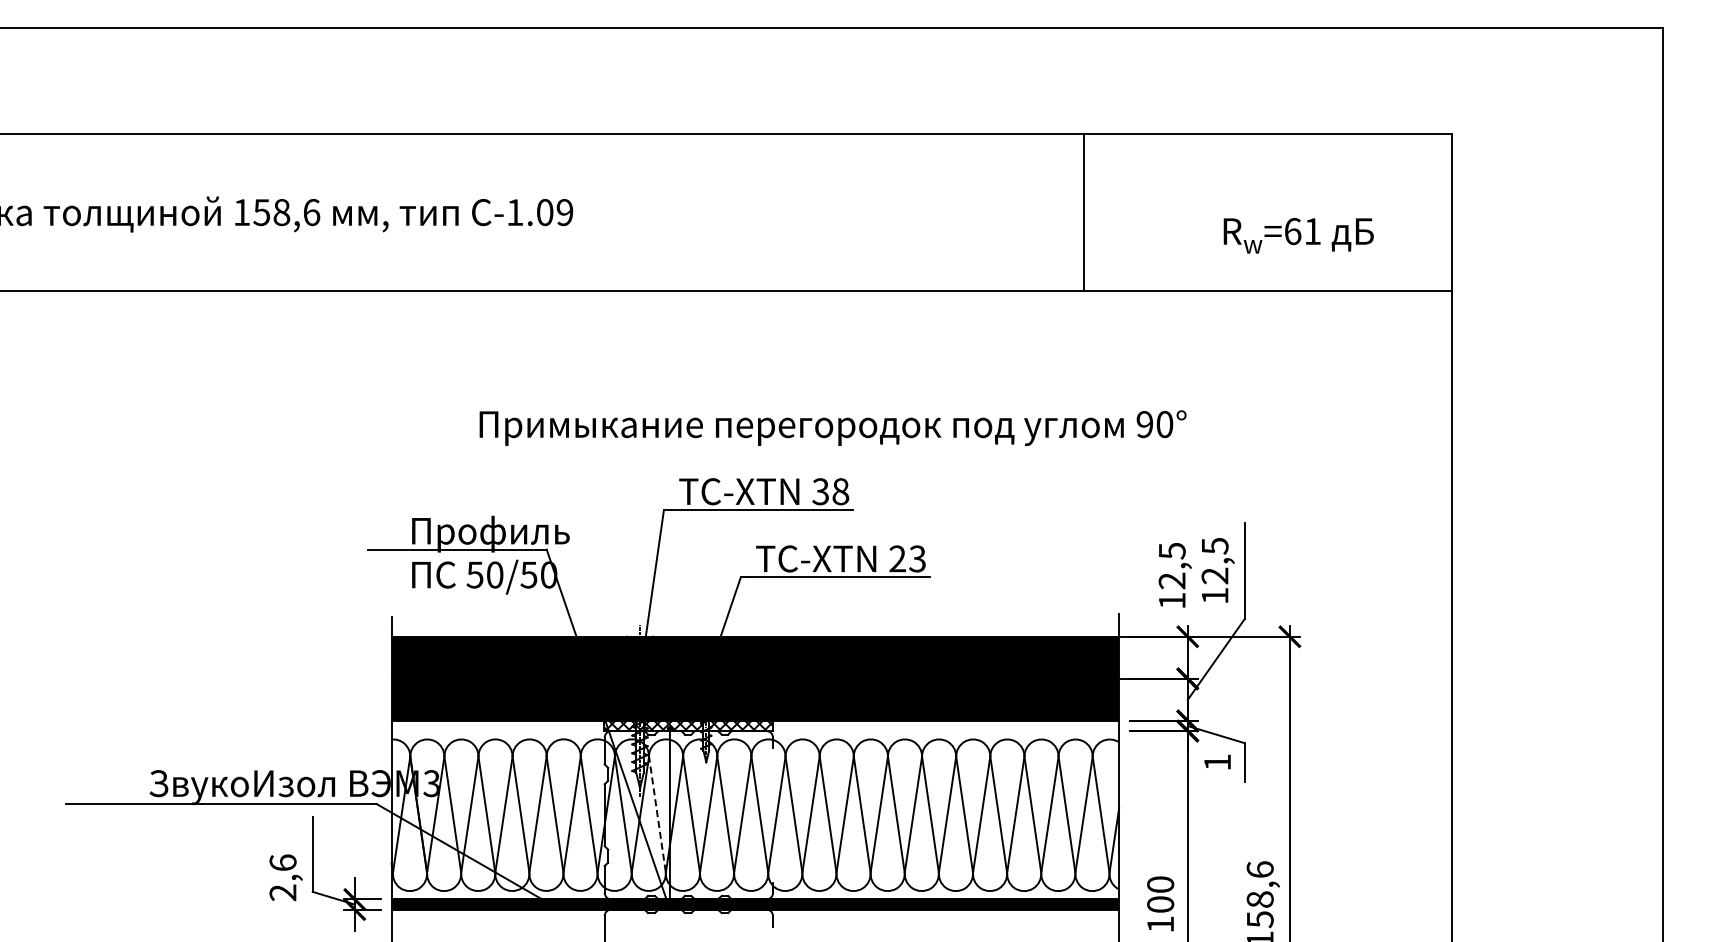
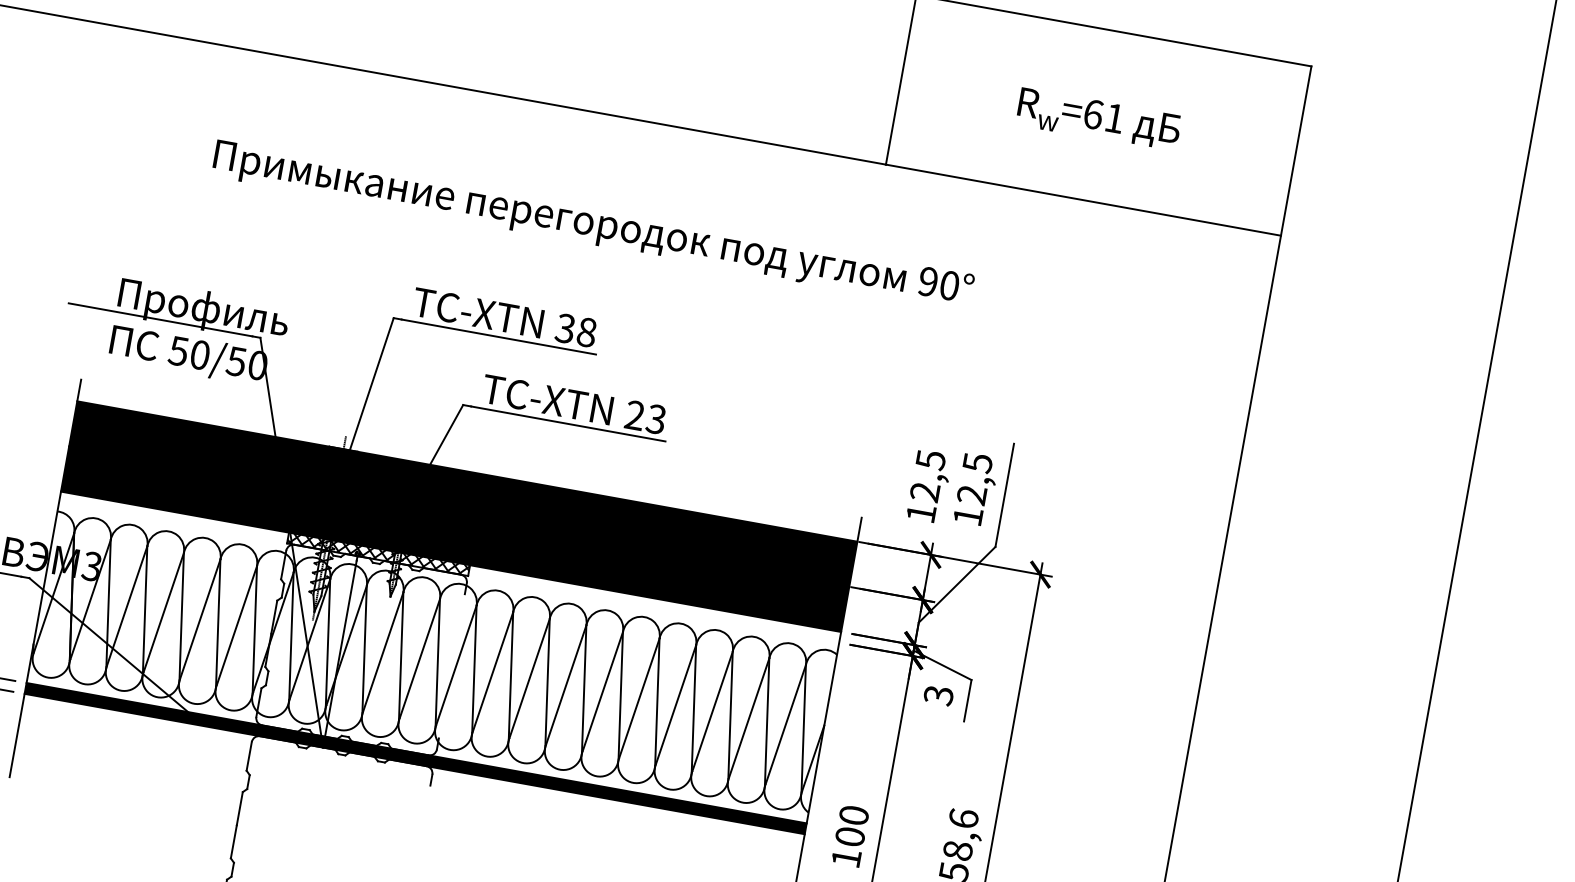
text: (1298, 235) -> (1098, 119), moved
text: (832, 427) -> (592, 224), moved
text: (1217, 762) -> (938, 695), 1 -> 3
line: (657, 813) -> (328, 642), dashed -> solid

